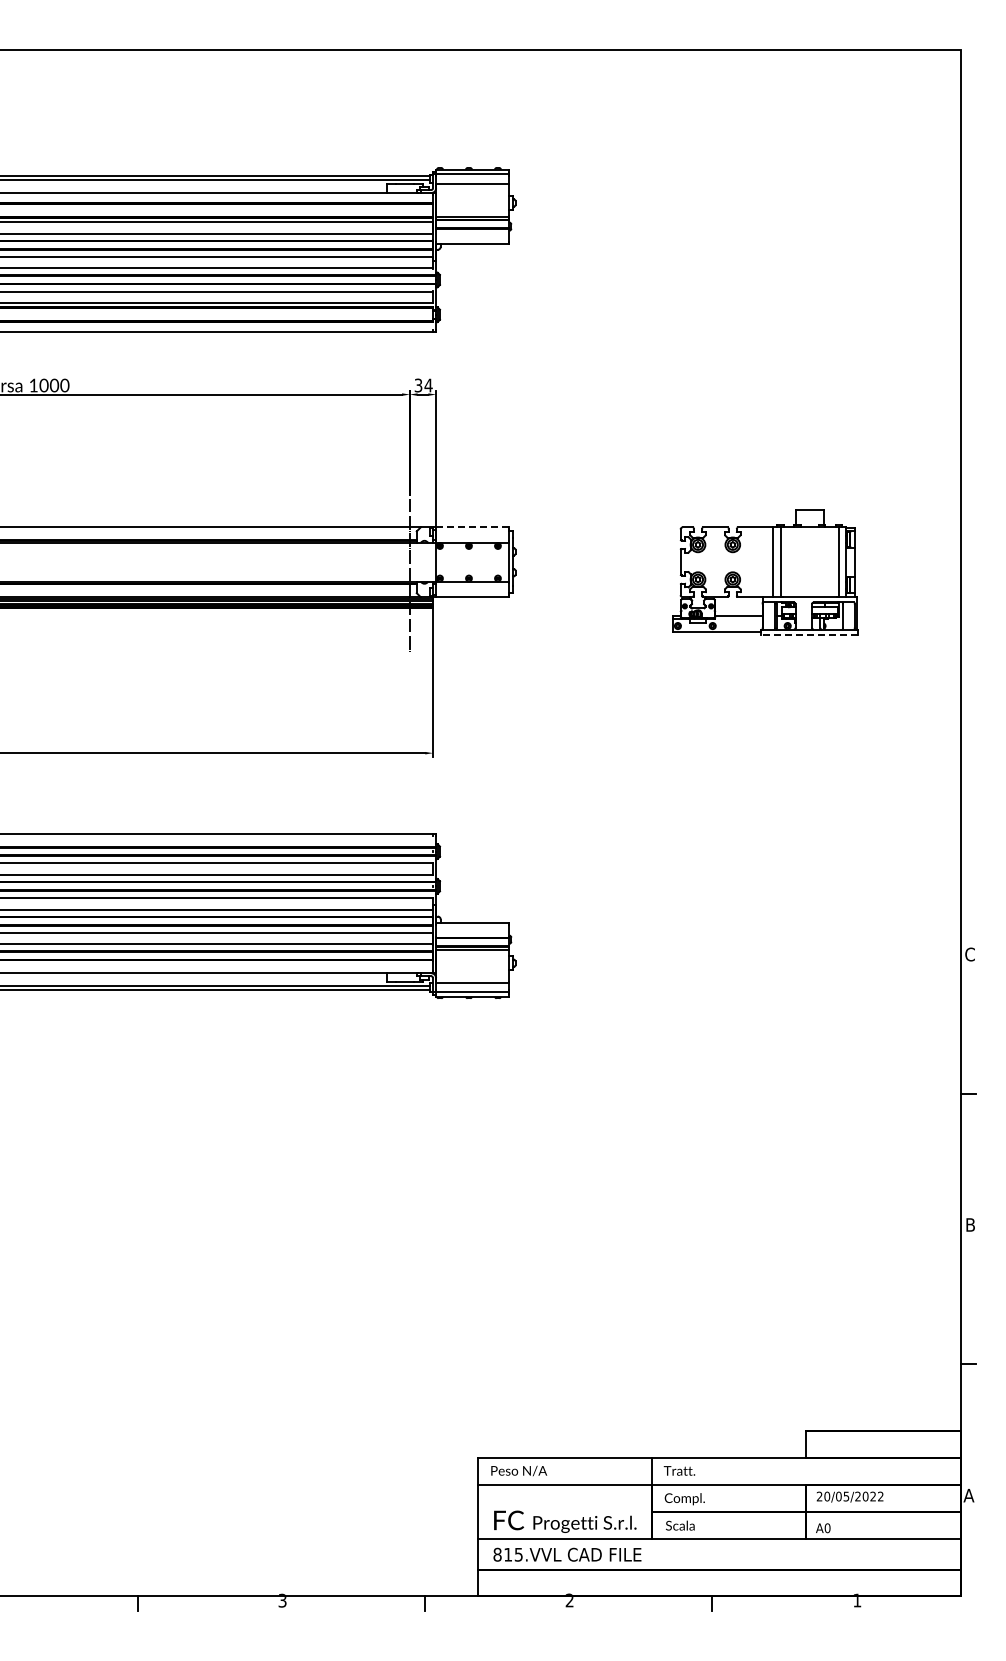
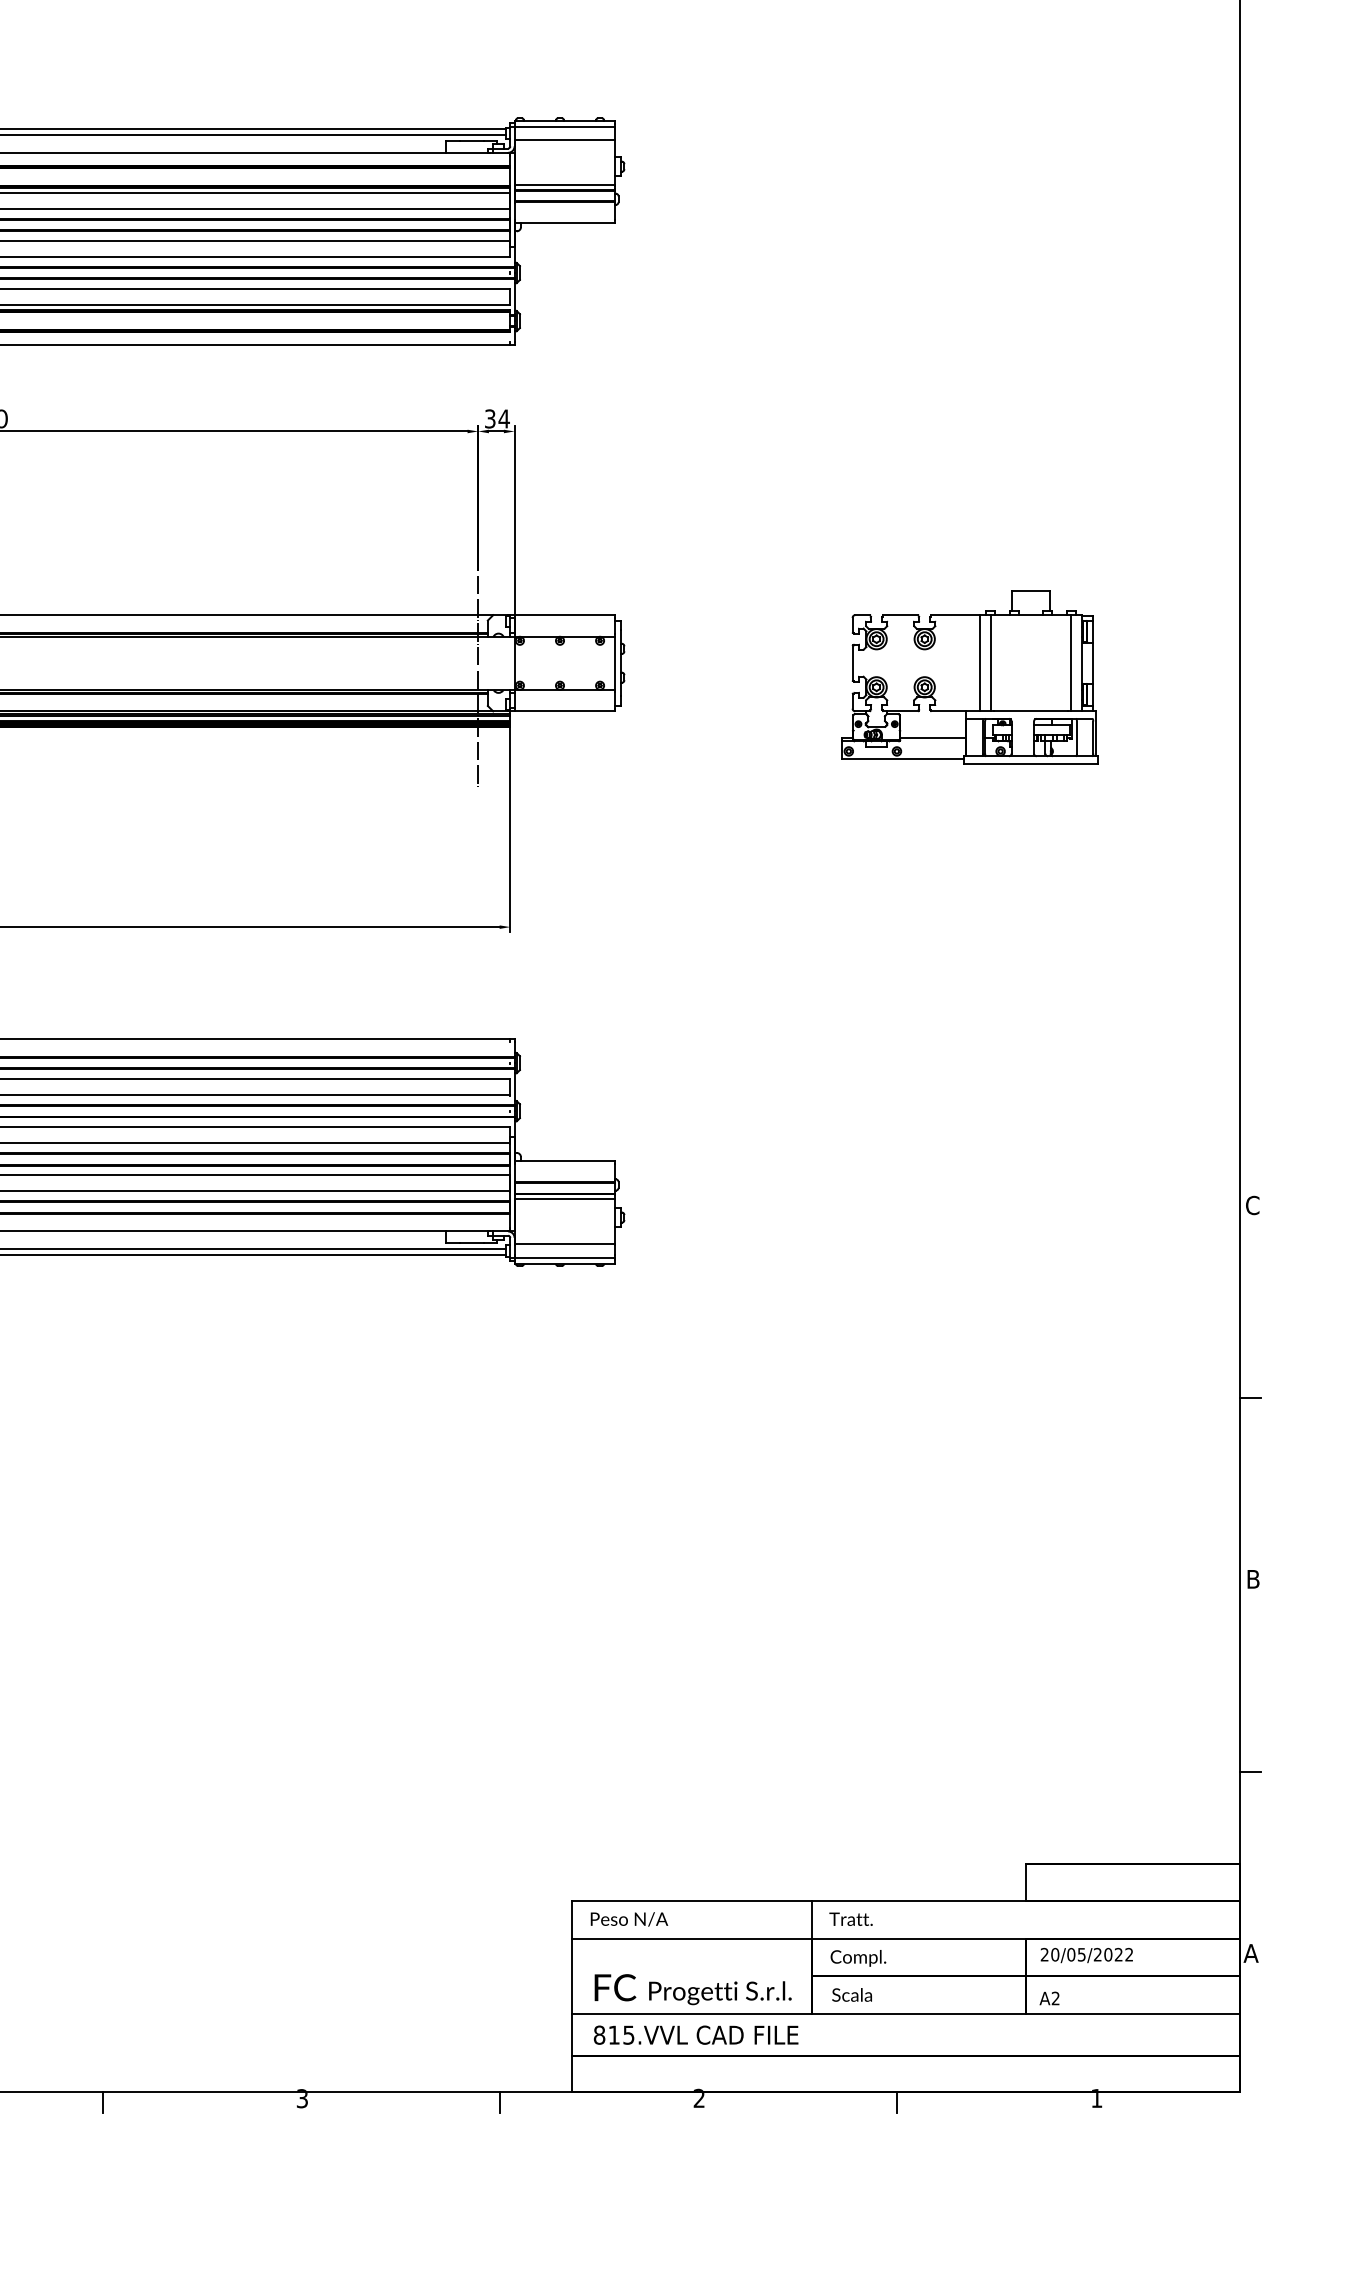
line: (471, 527) -> (563, 615), dashed -> solid
line: (809, 634) -> (1030, 763), dashed -> solid
text: (827, 1528) -> (1055, 1998), A0 -> A2

